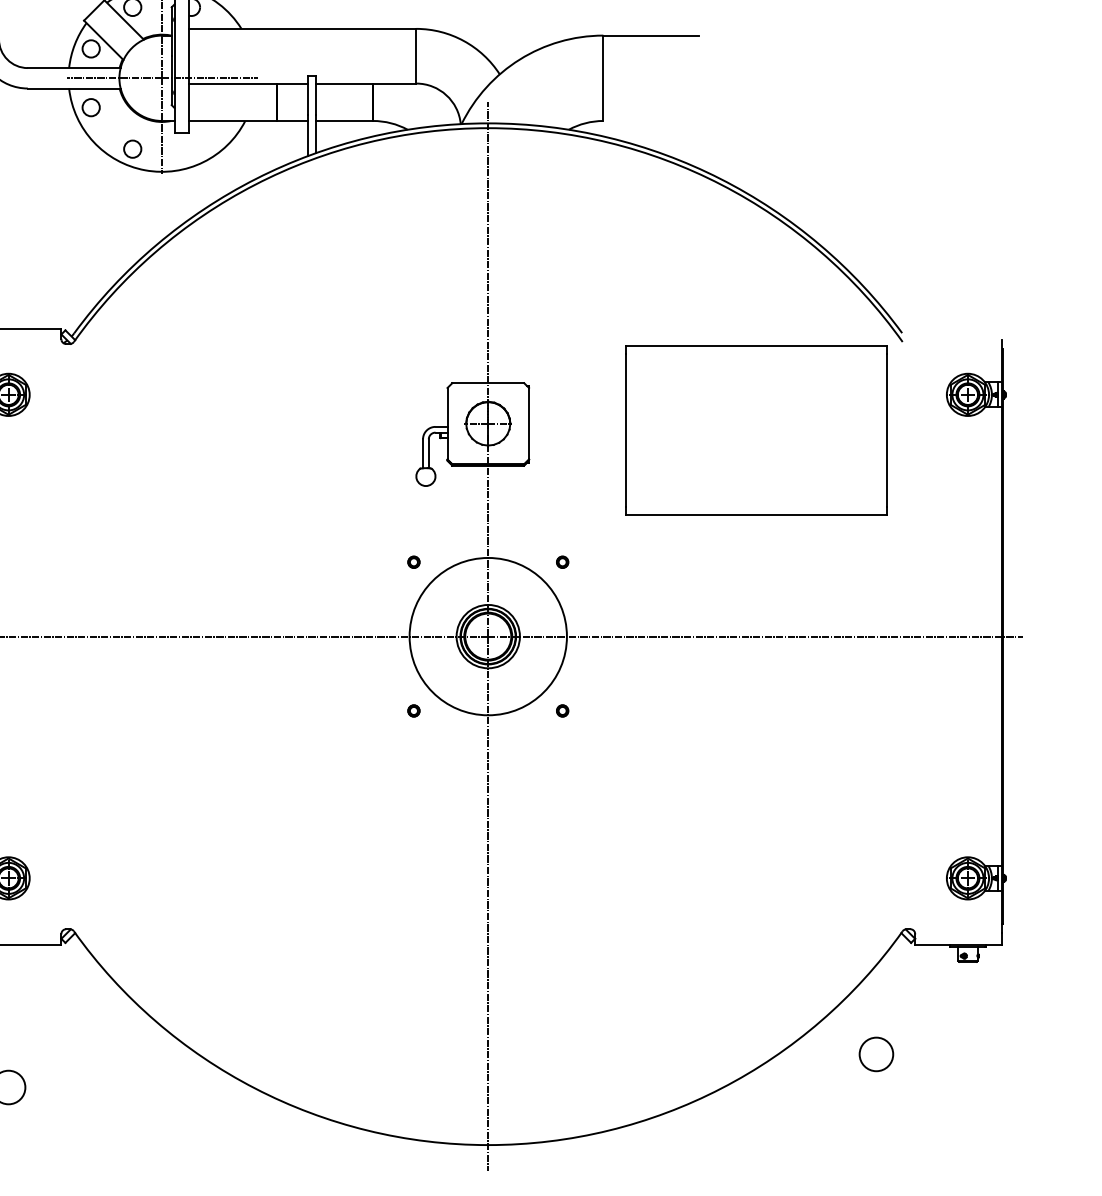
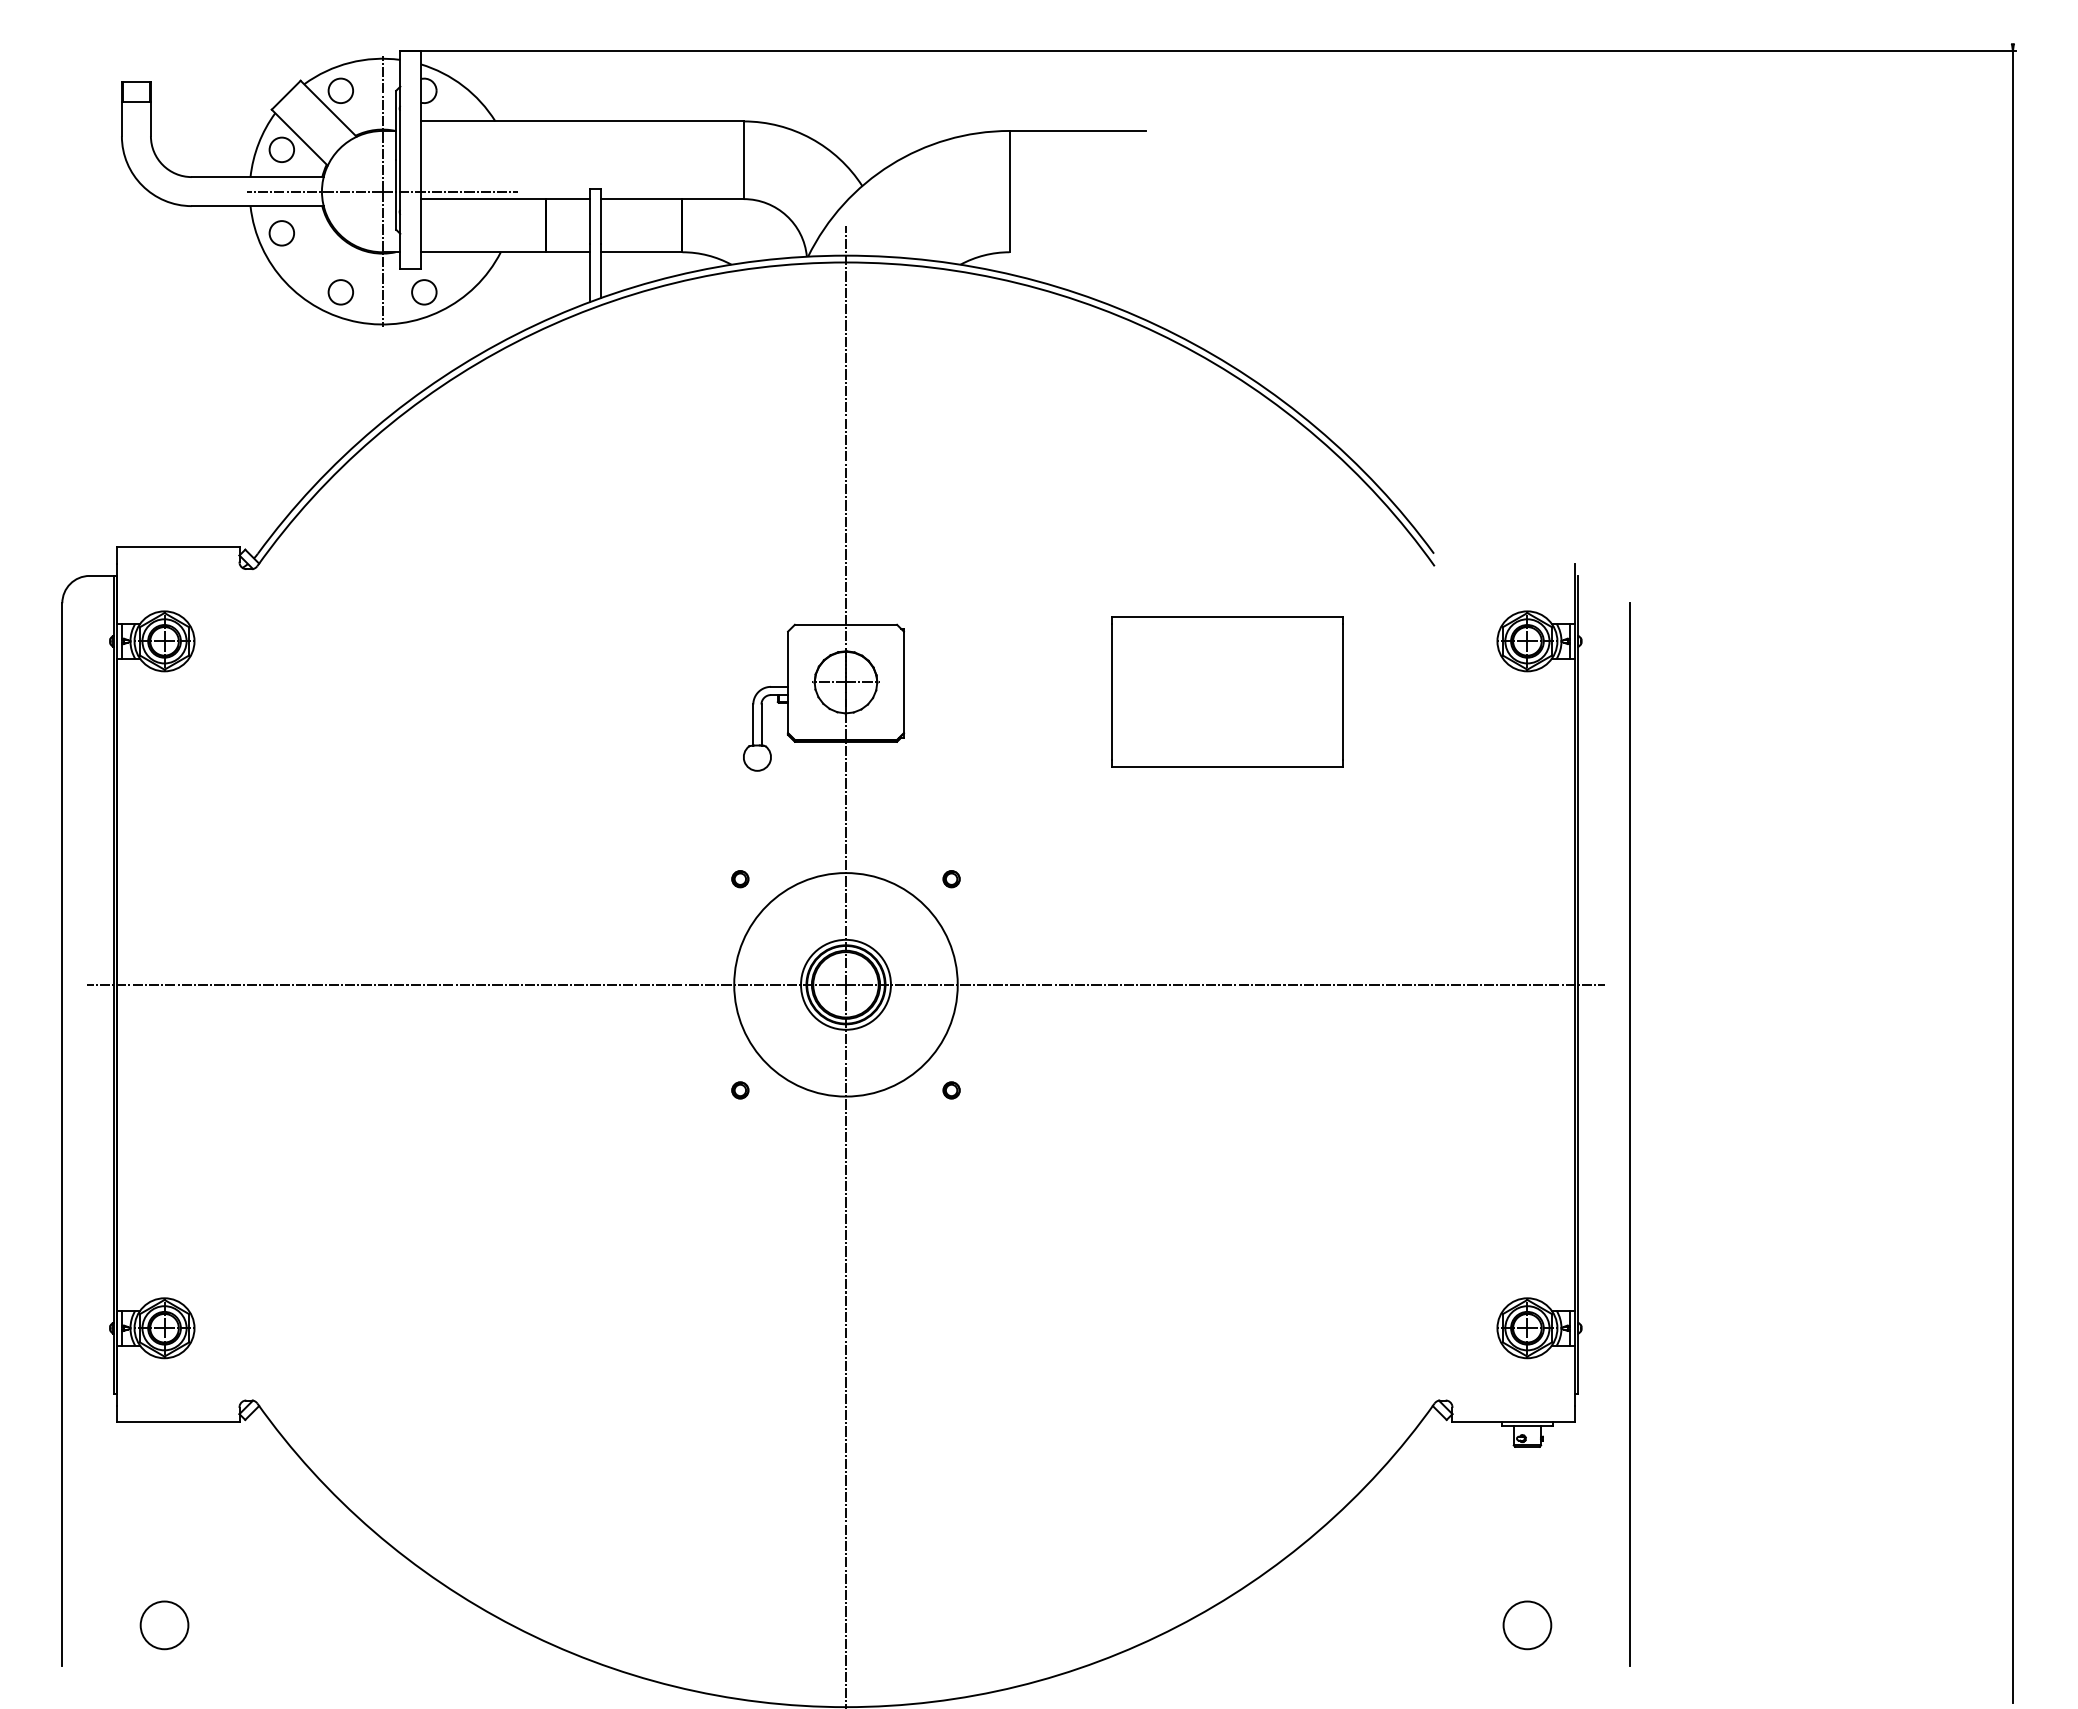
circle: (191, 149) -> (424, 292), added
part: (756, 430) -> (1227, 691), size x0.62
line: (1039, 741) -> (1629, 1134), added
circle: (876, 1054) -> (1527, 1625), moved

